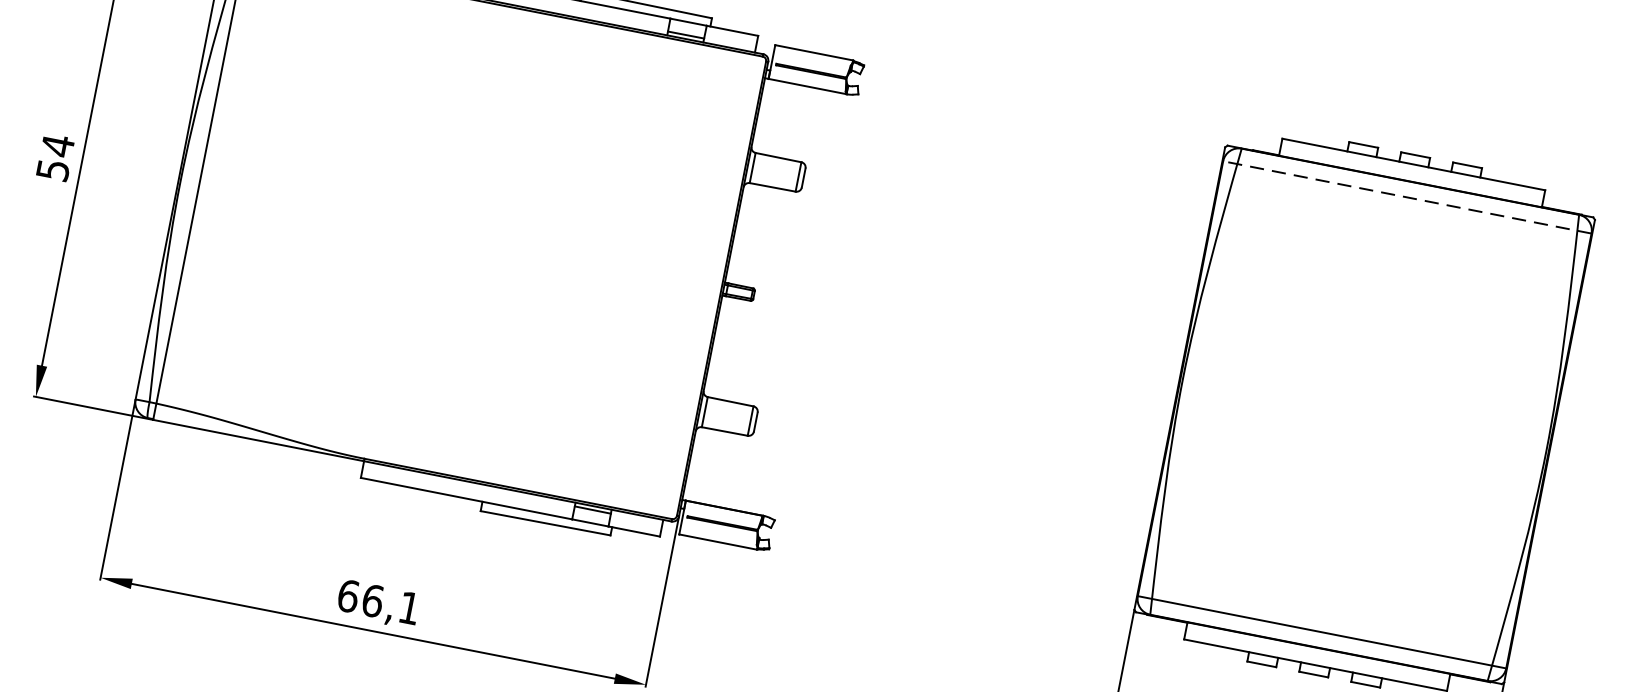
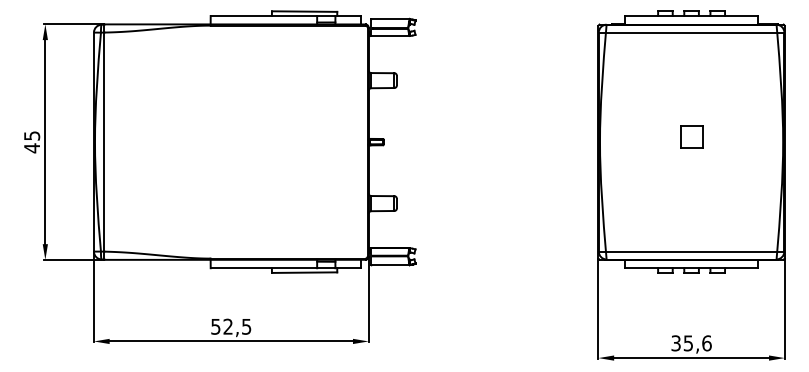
text: (56, 156) -> (32, 141), 54 -> 45
line: (1407, 197) -> (691, 32), dashed -> solid
part: (1366, 403) -> (691, 136), added
text: (379, 601) -> (231, 326), 66,1 -> 52,5

